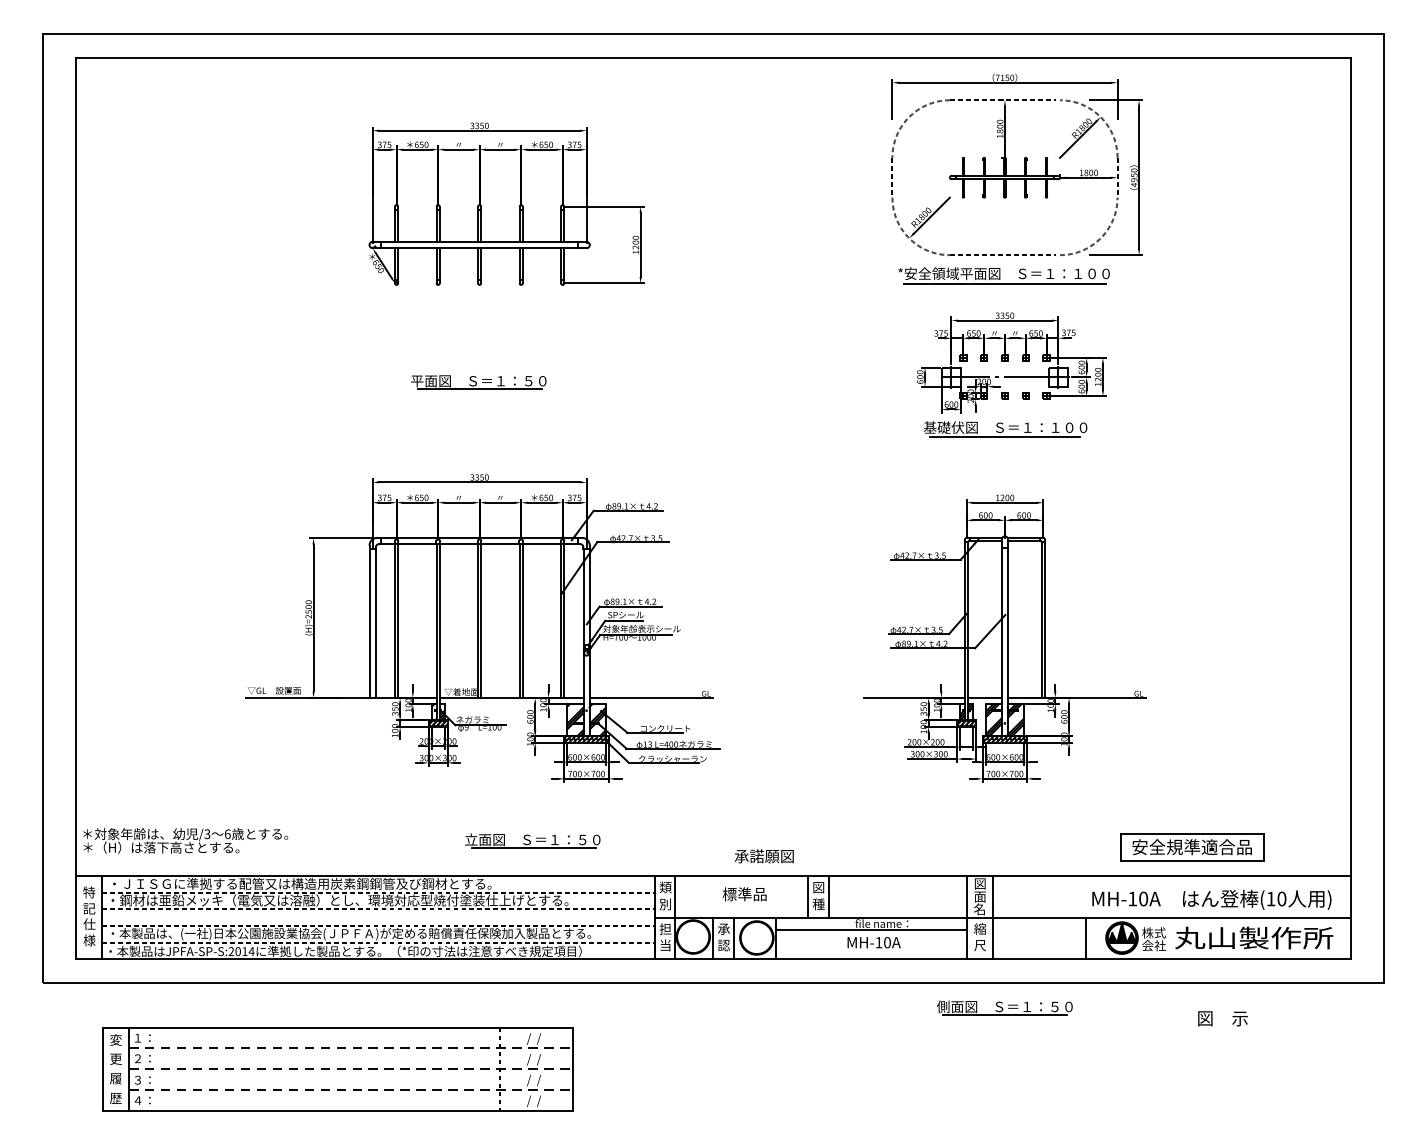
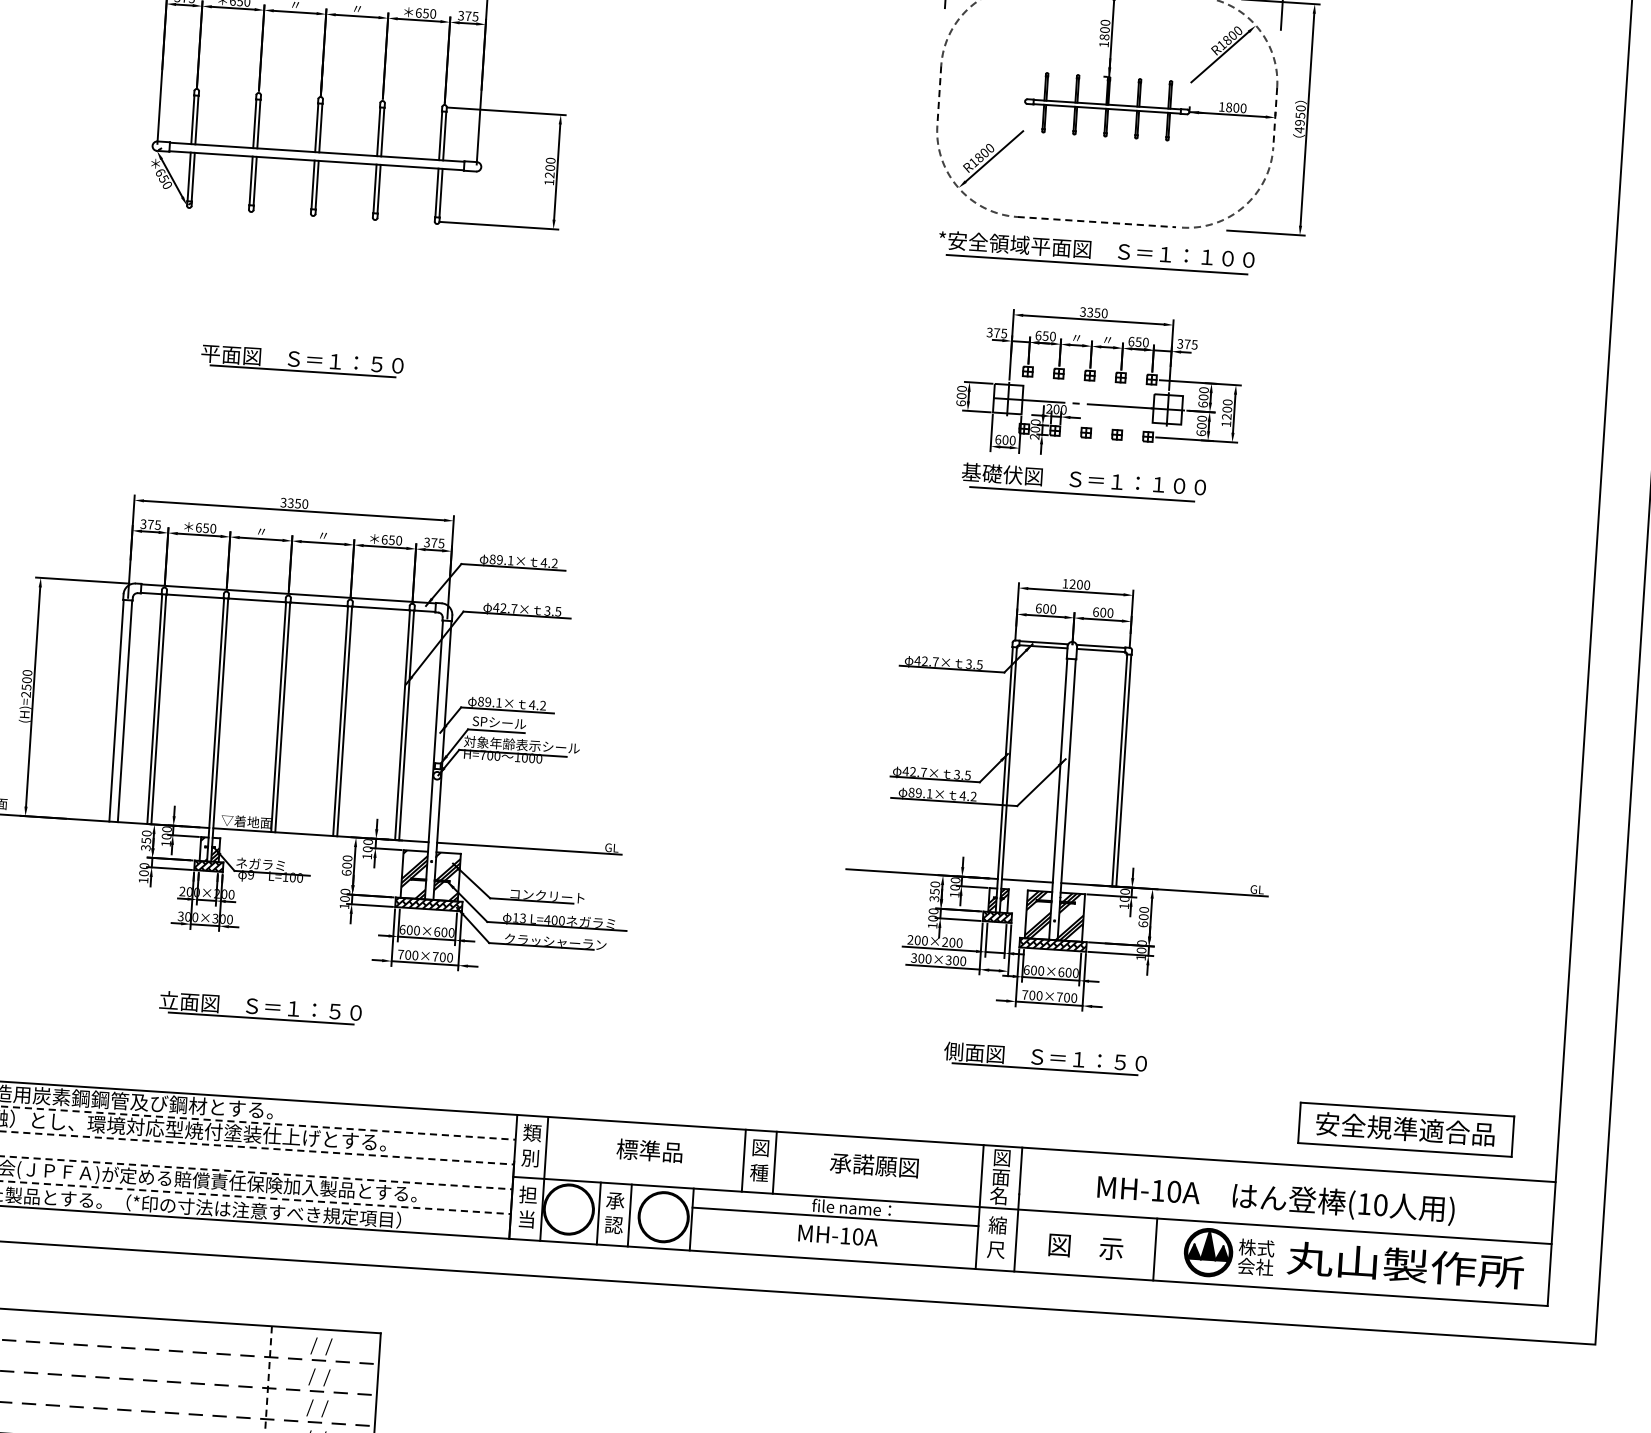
part: (532, 840) -> (260, 1007), moved
part: (1192, 847) -> (1405, 1129), moved
text: (763, 856) -> (873, 1165), moved
text: (1211, 899) -> (1275, 1199), moved
part: (1004, 1007) -> (1045, 1058), moved
text: (1222, 1018) -> (1085, 1246), moved

